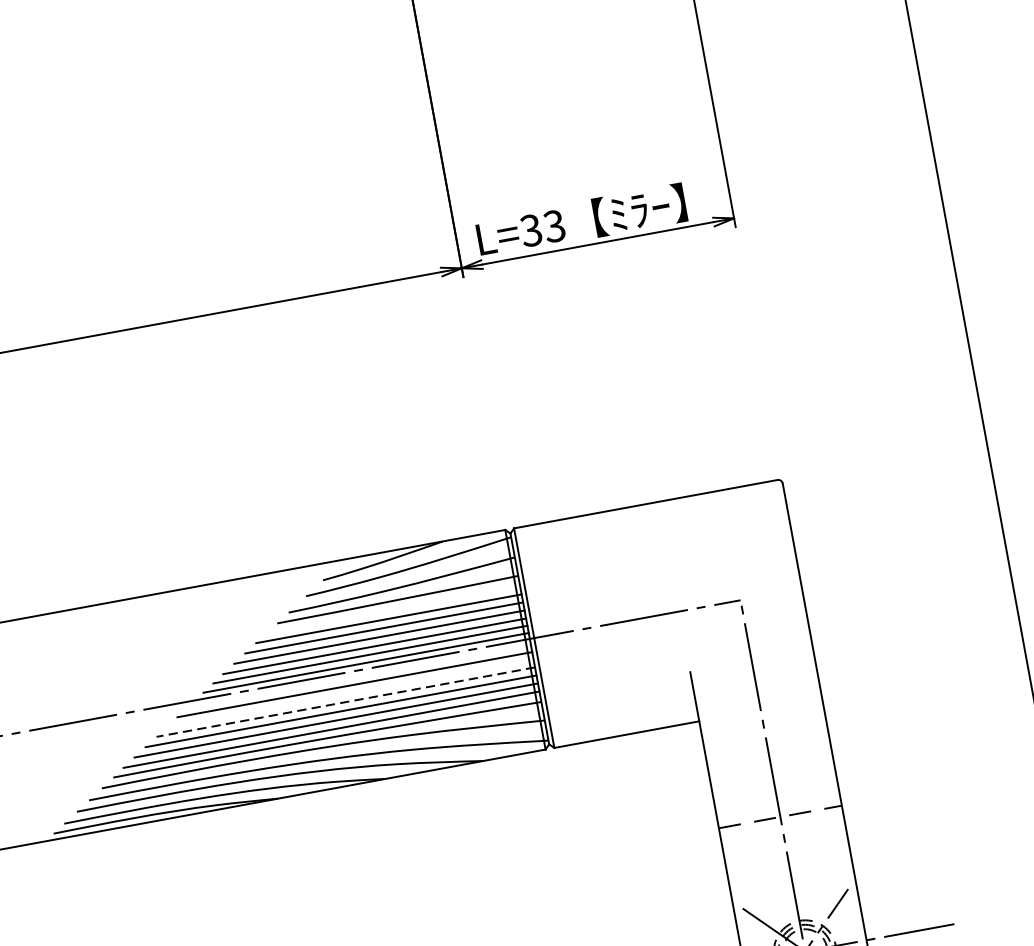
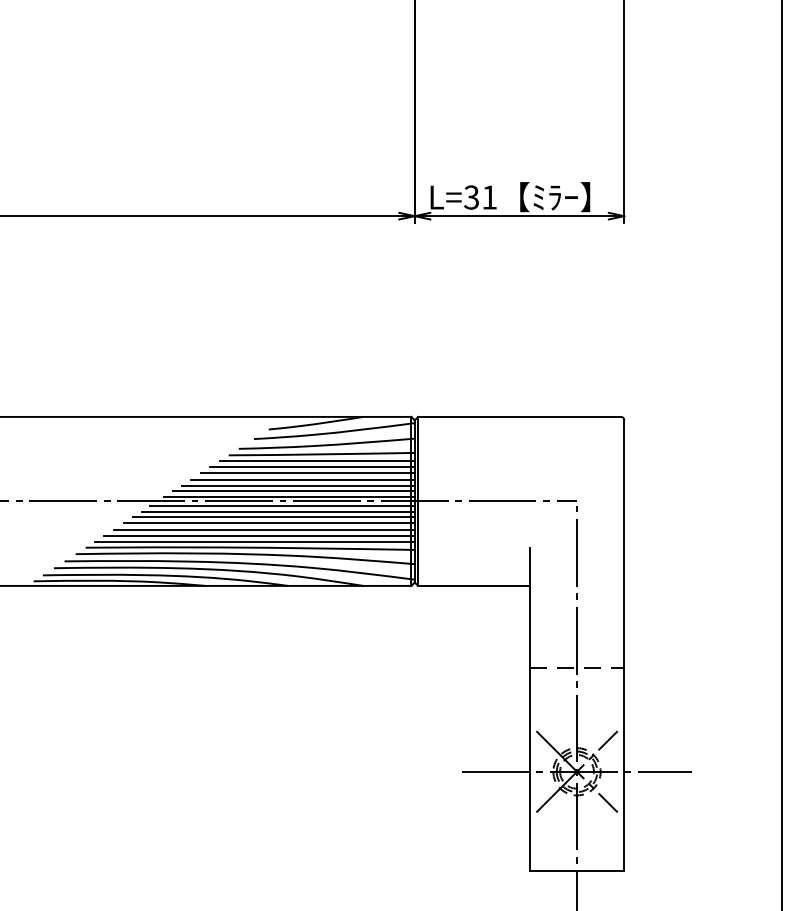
text: (554, 226) -> (489, 197), L=33 -> L=31
line: (393, 608) -> (317, 460), added
line: (358, 675) -> (282, 505), added
line: (350, 693) -> (273, 517), added
line: (346, 702) -> (269, 523), dashed -> solid

